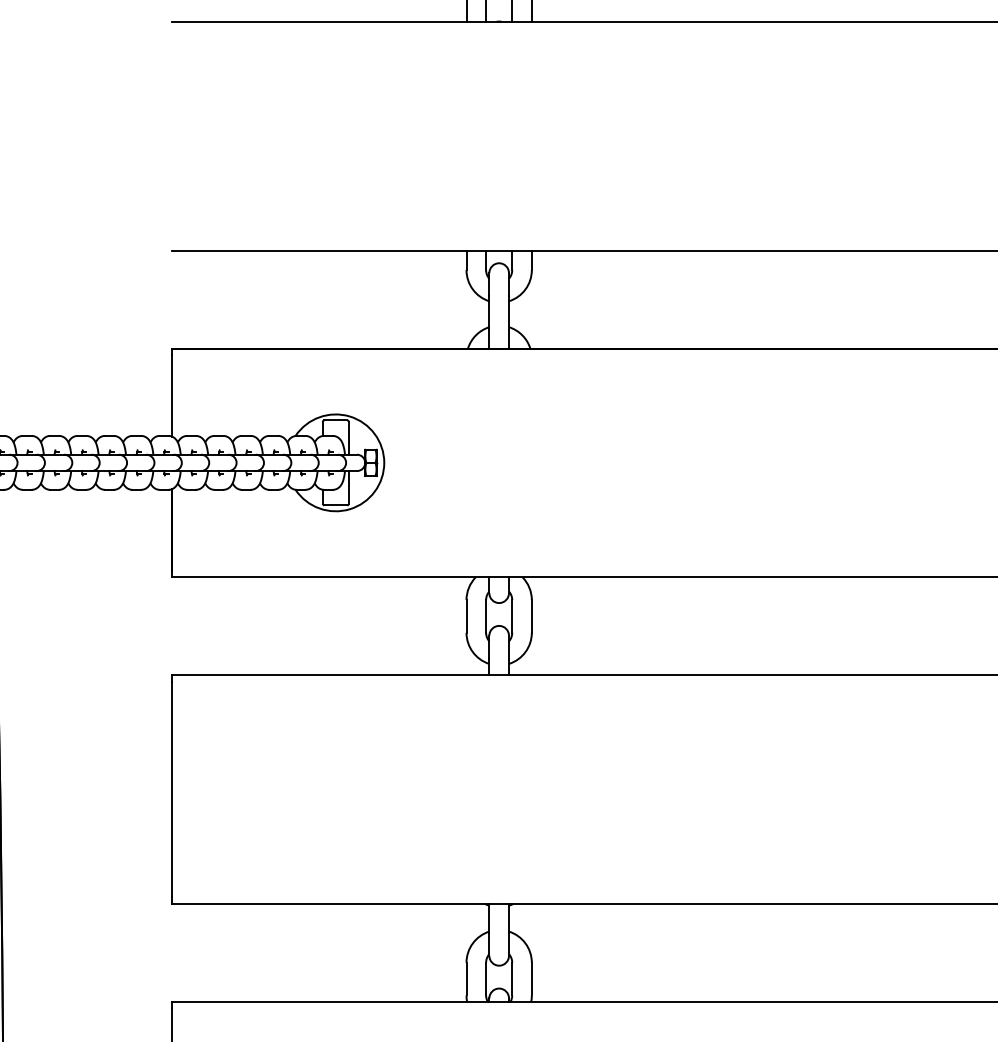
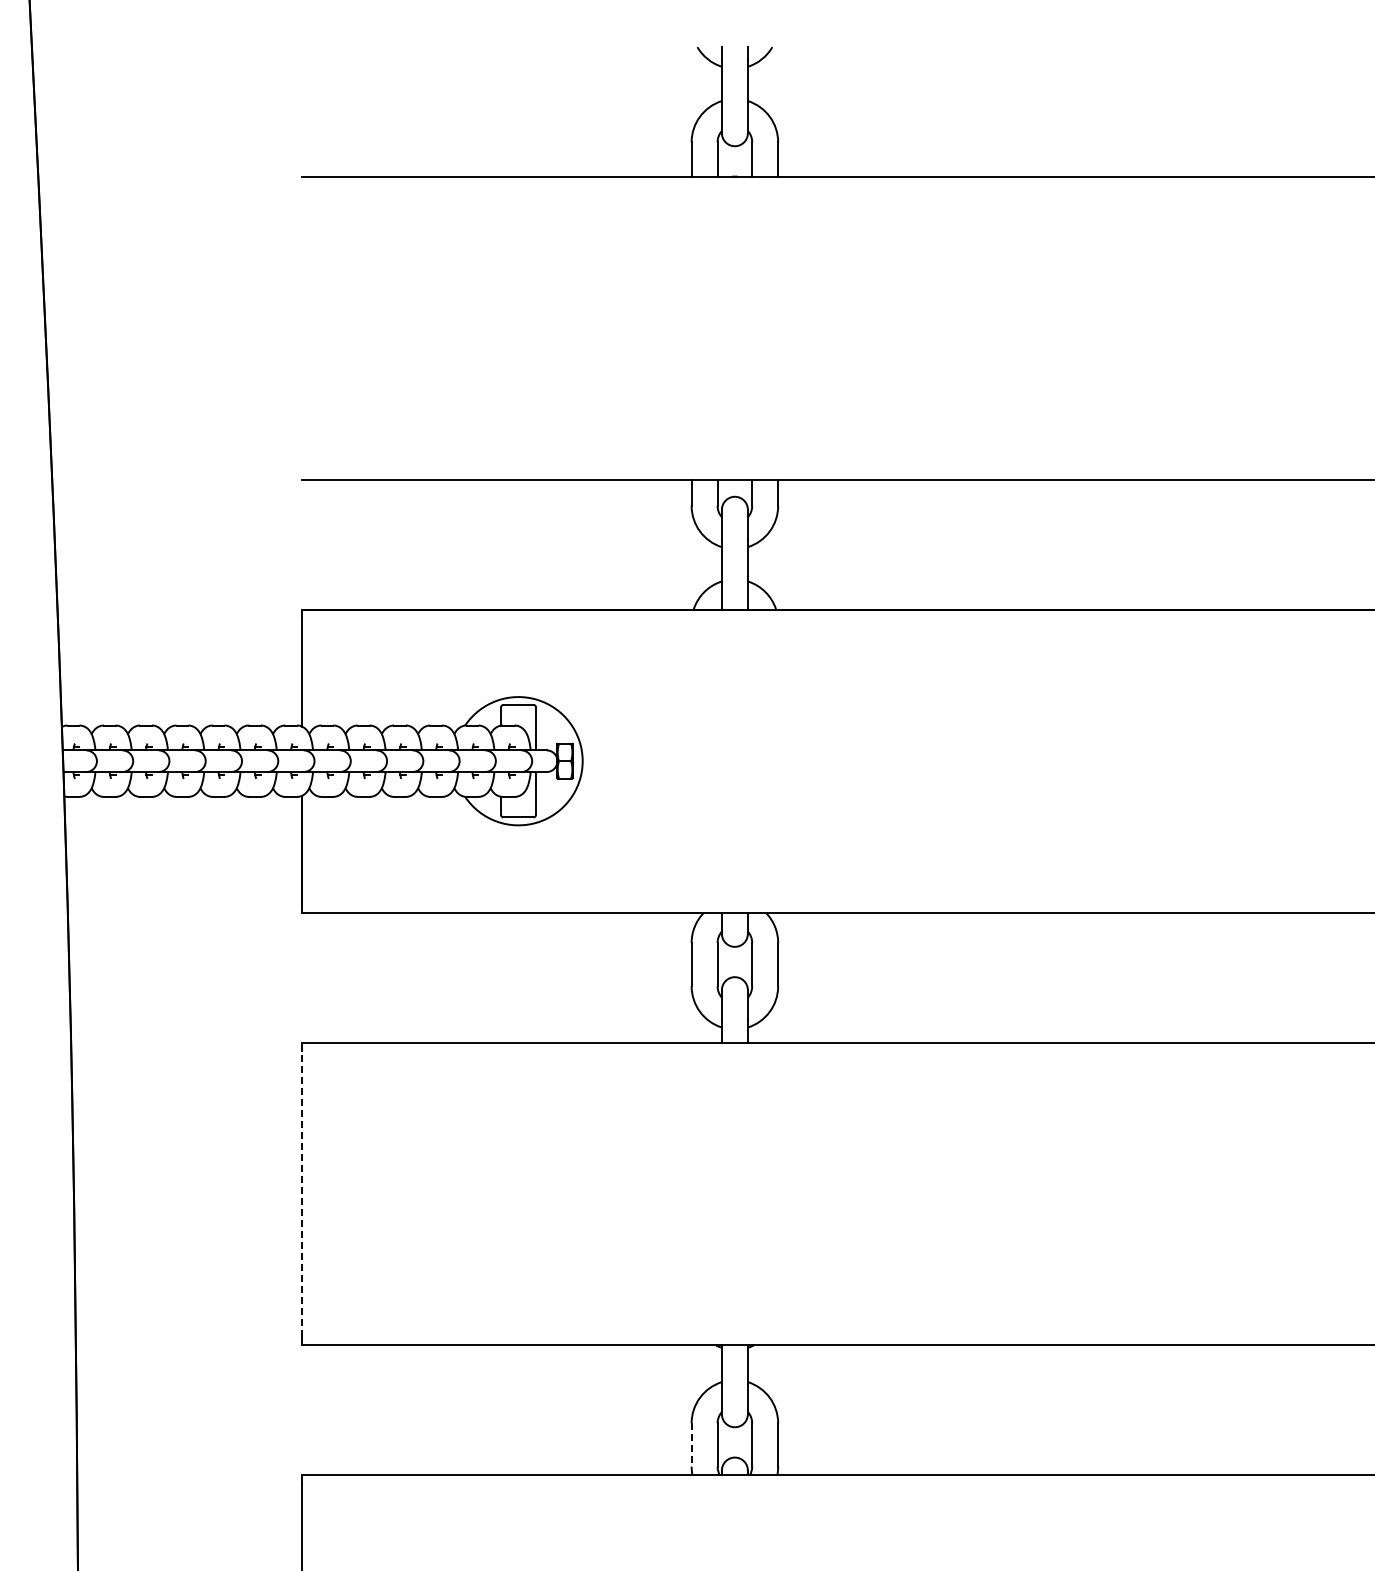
line: (172, 789) -> (302, 1194), solid -> dashed
line: (466, 979) -> (691, 1445), solid -> dashed

